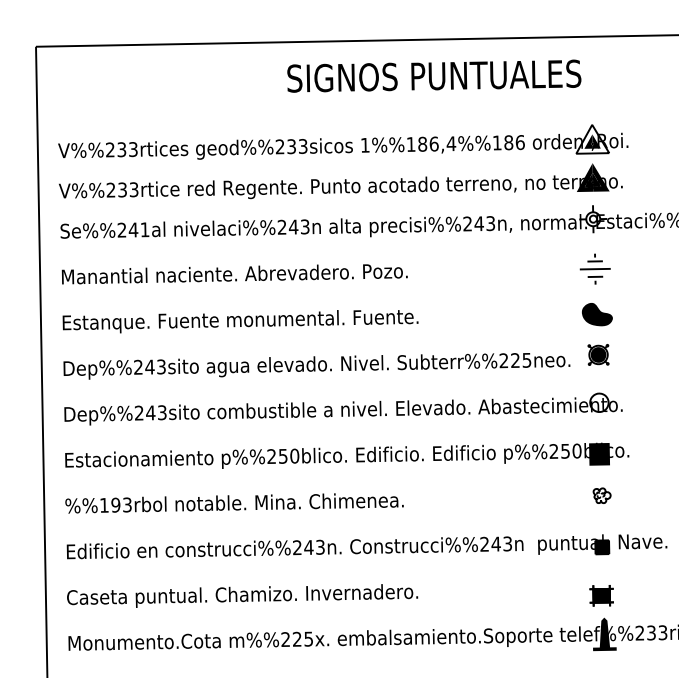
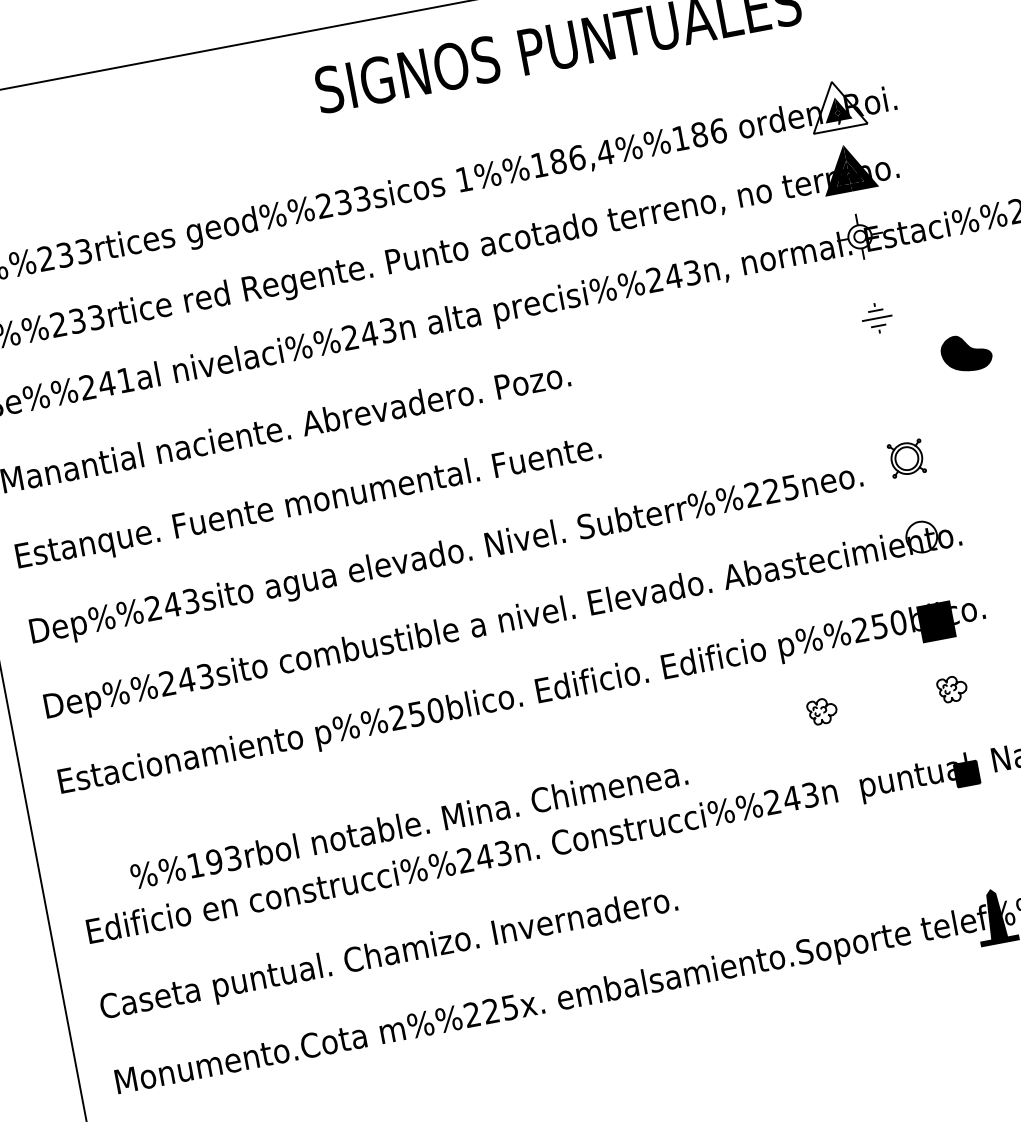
part: (594, 268) -> (875, 317), size x0.6
part: (597, 314) -> (966, 352), moved
fill: (598, 354) -> (906, 457), removed
part: (522, 495) -> (821, 711), added
text: (234, 503) -> (409, 825), moved
part: (601, 595) -> (979, 853), removed

